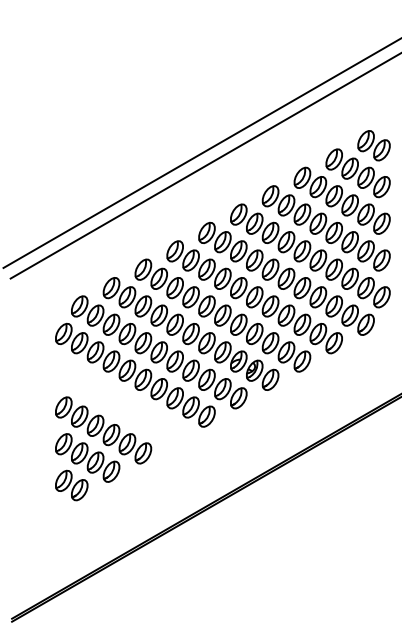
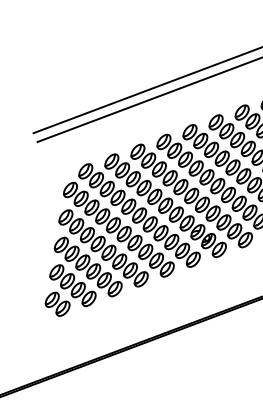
part: (119, 402) -> (103, 248), added

